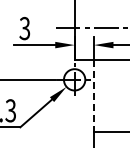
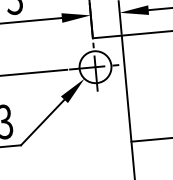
line: (94, 96) -> (127, 89), dashed -> solid

